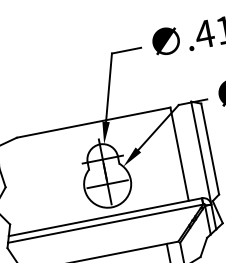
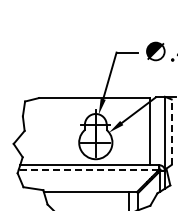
line: (210, 149) -> (171, 132), solid -> dashed
line: (104, 223) -> (88, 169), solid -> dashed

